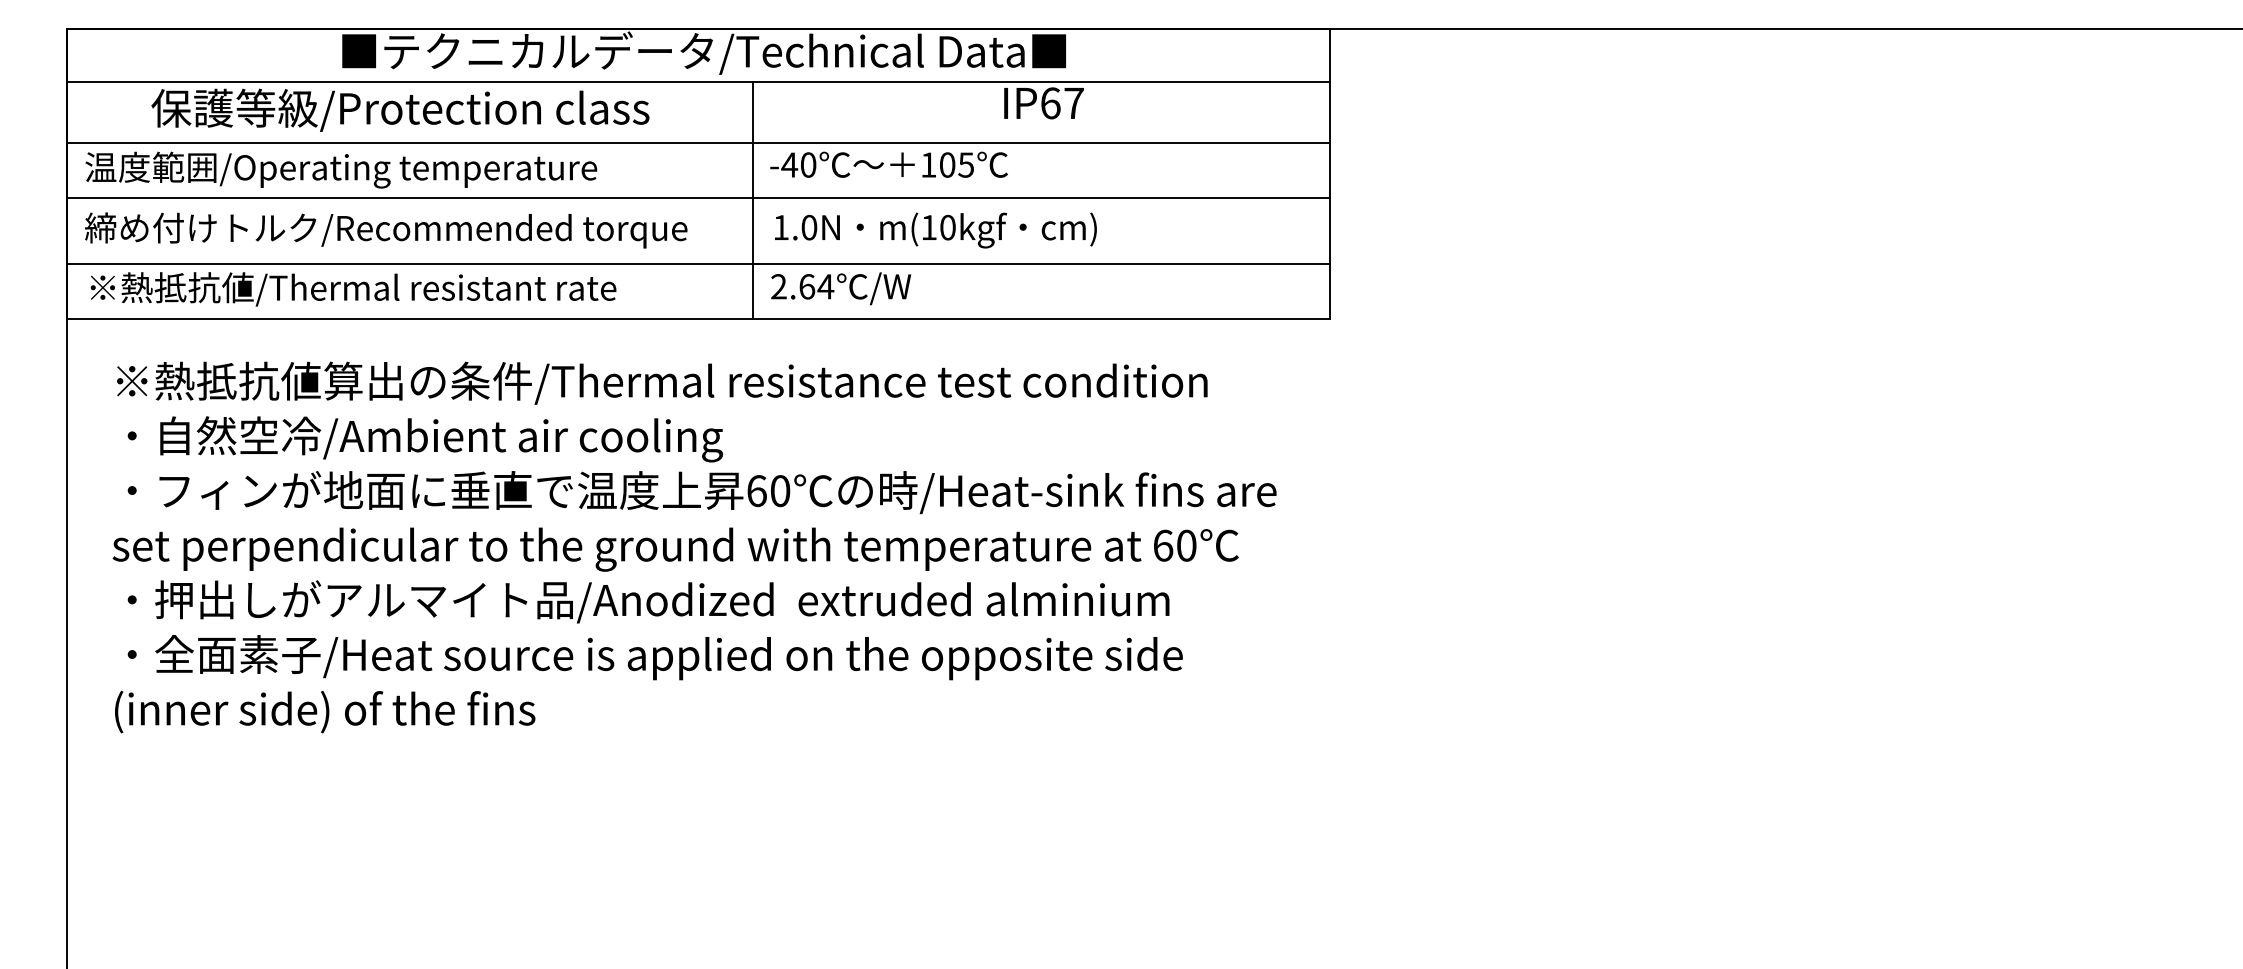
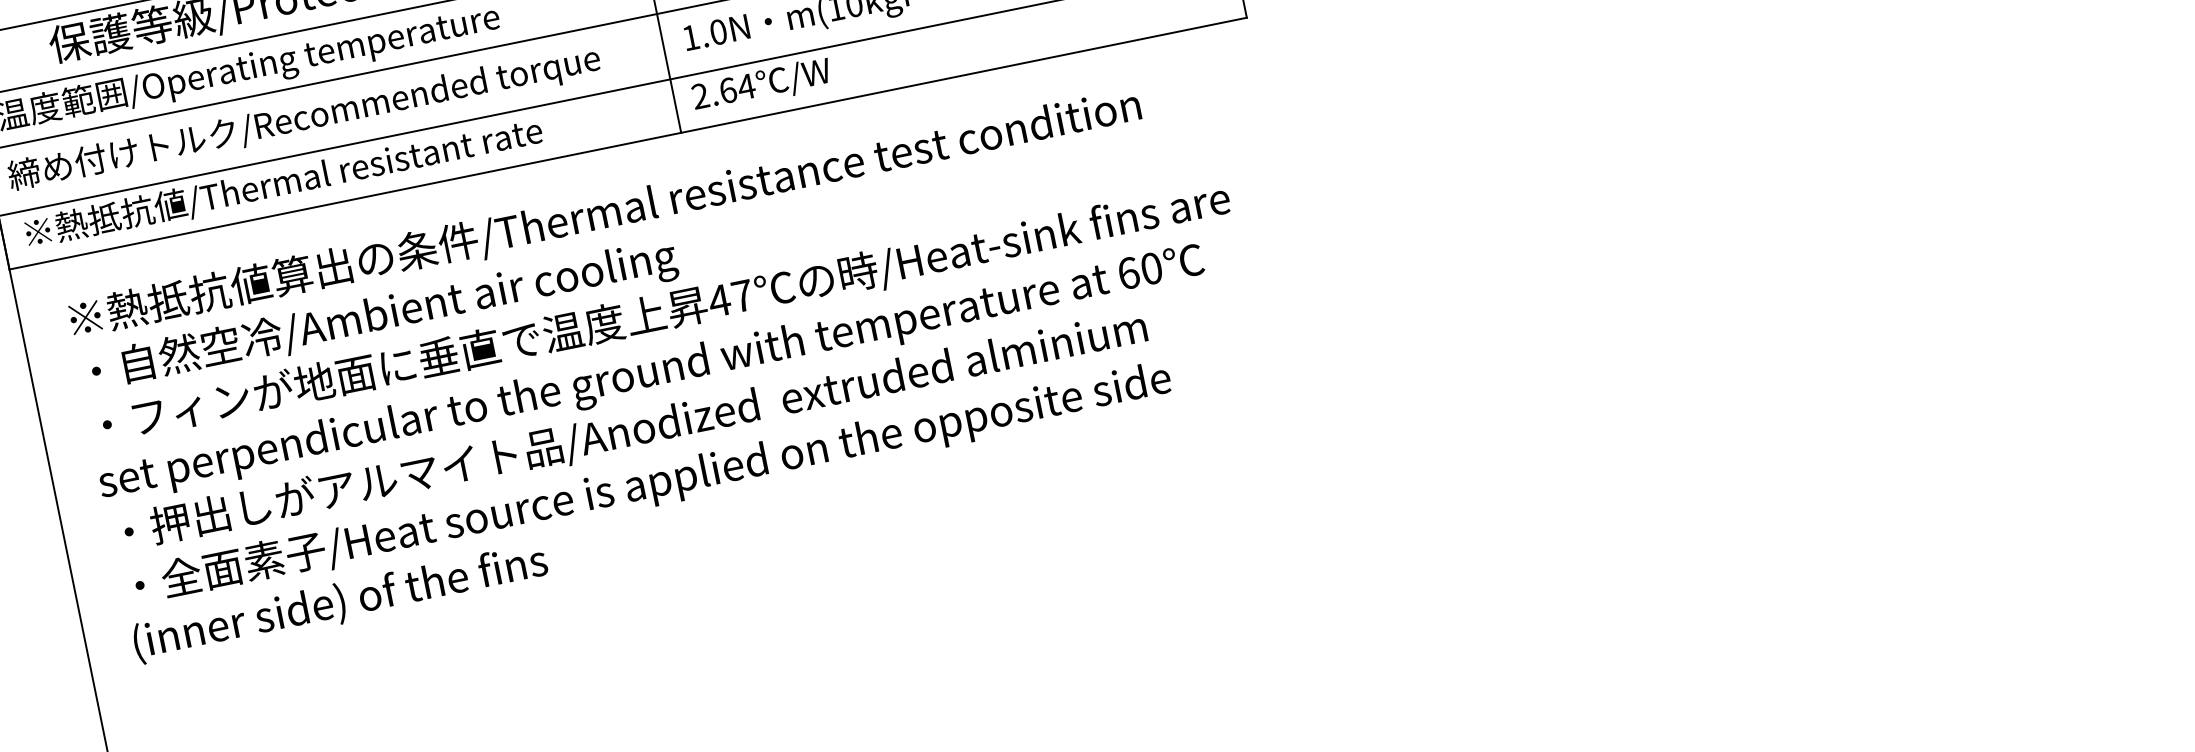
text: (768, 491) -> (731, 298), 60 -> 47

